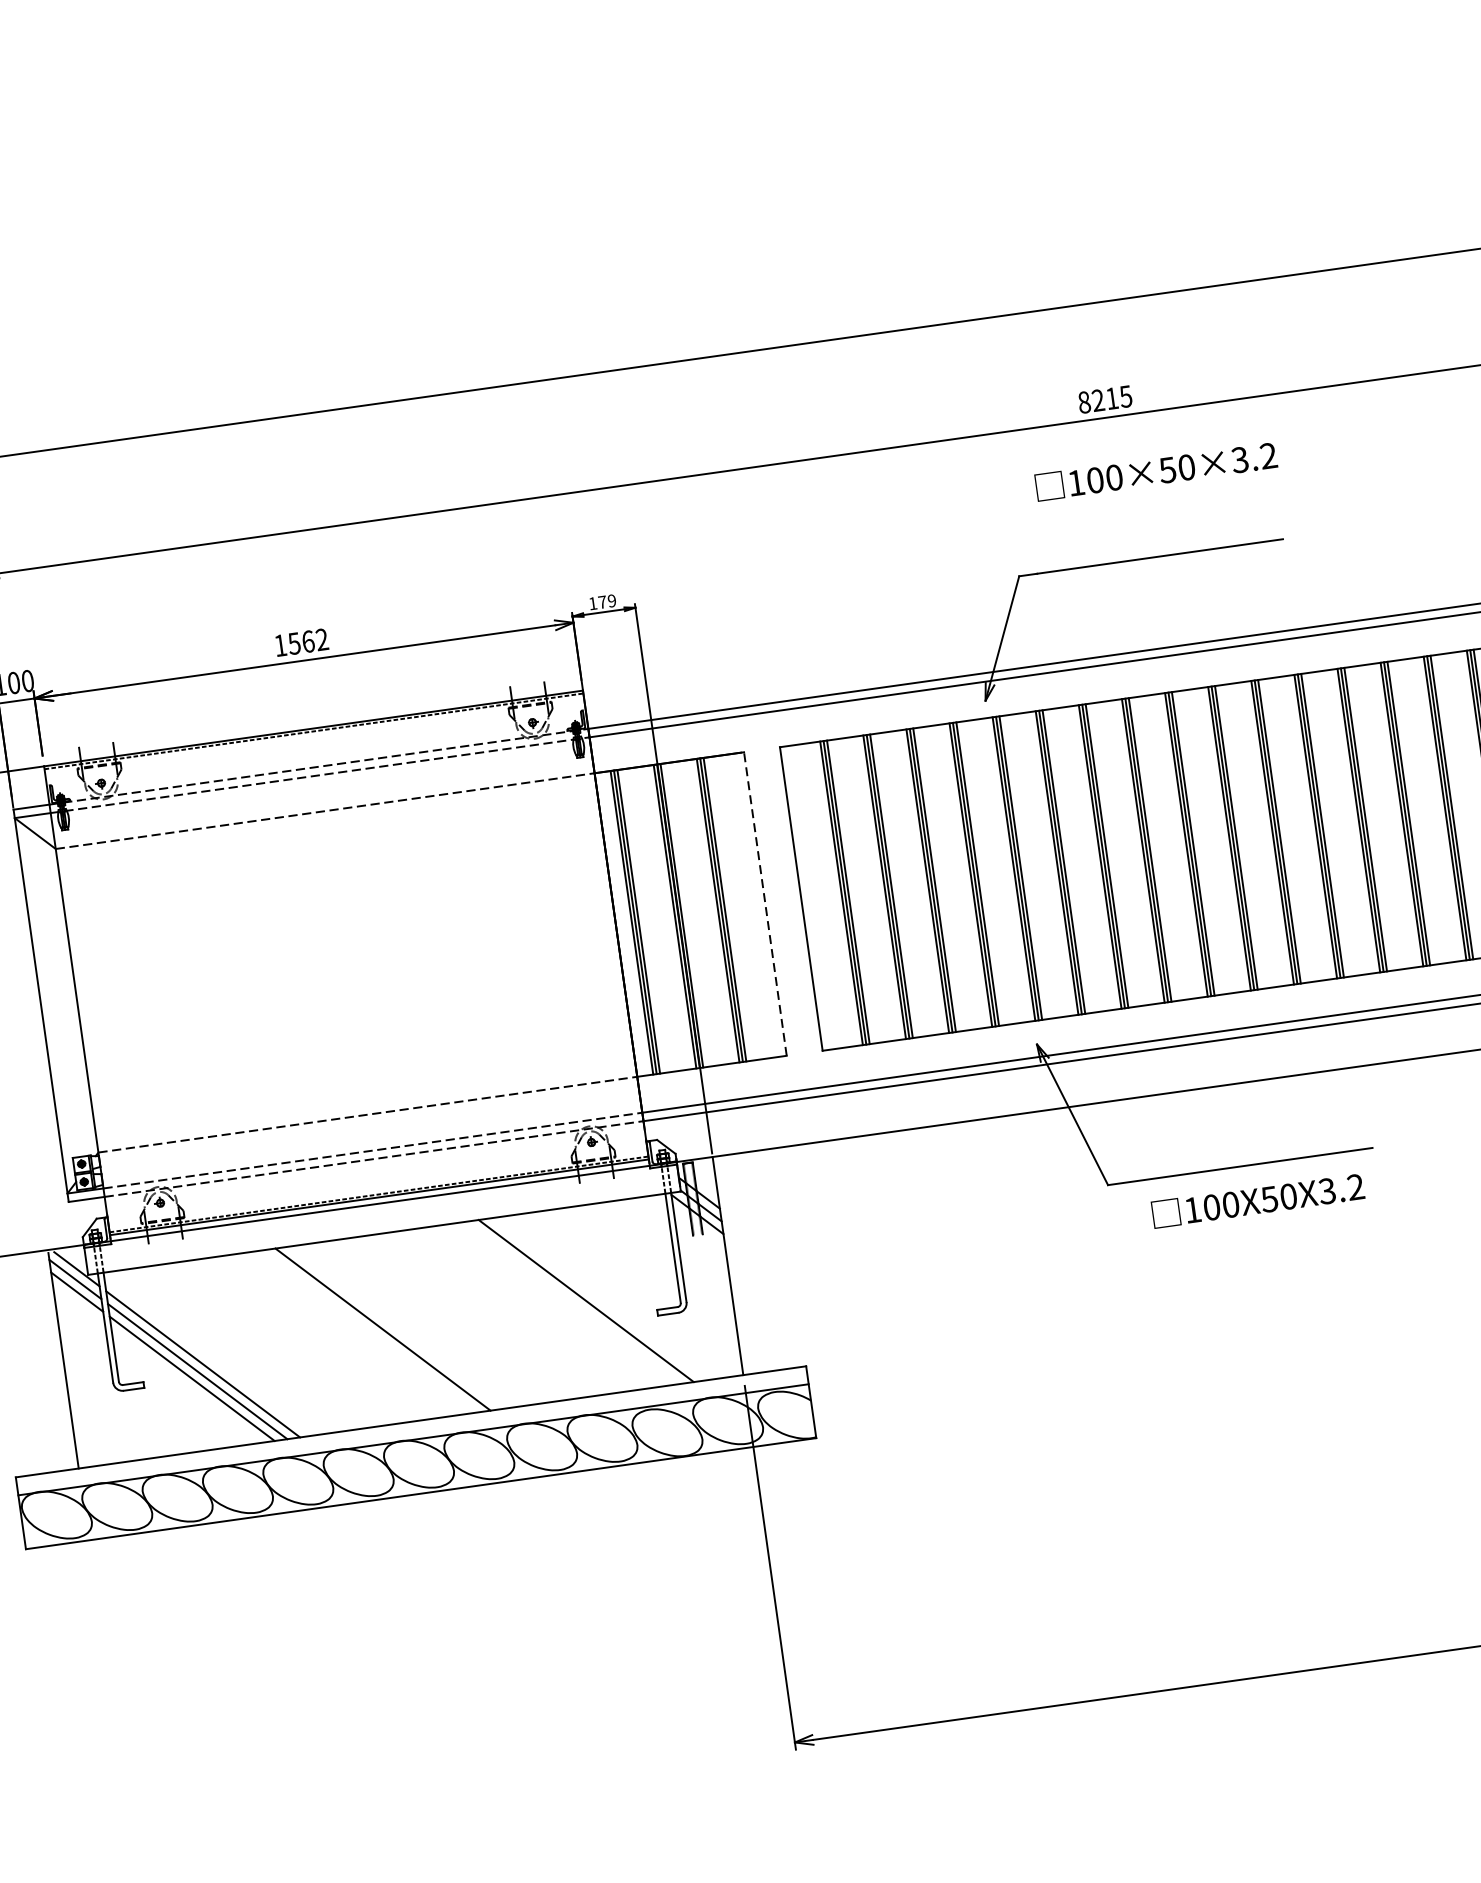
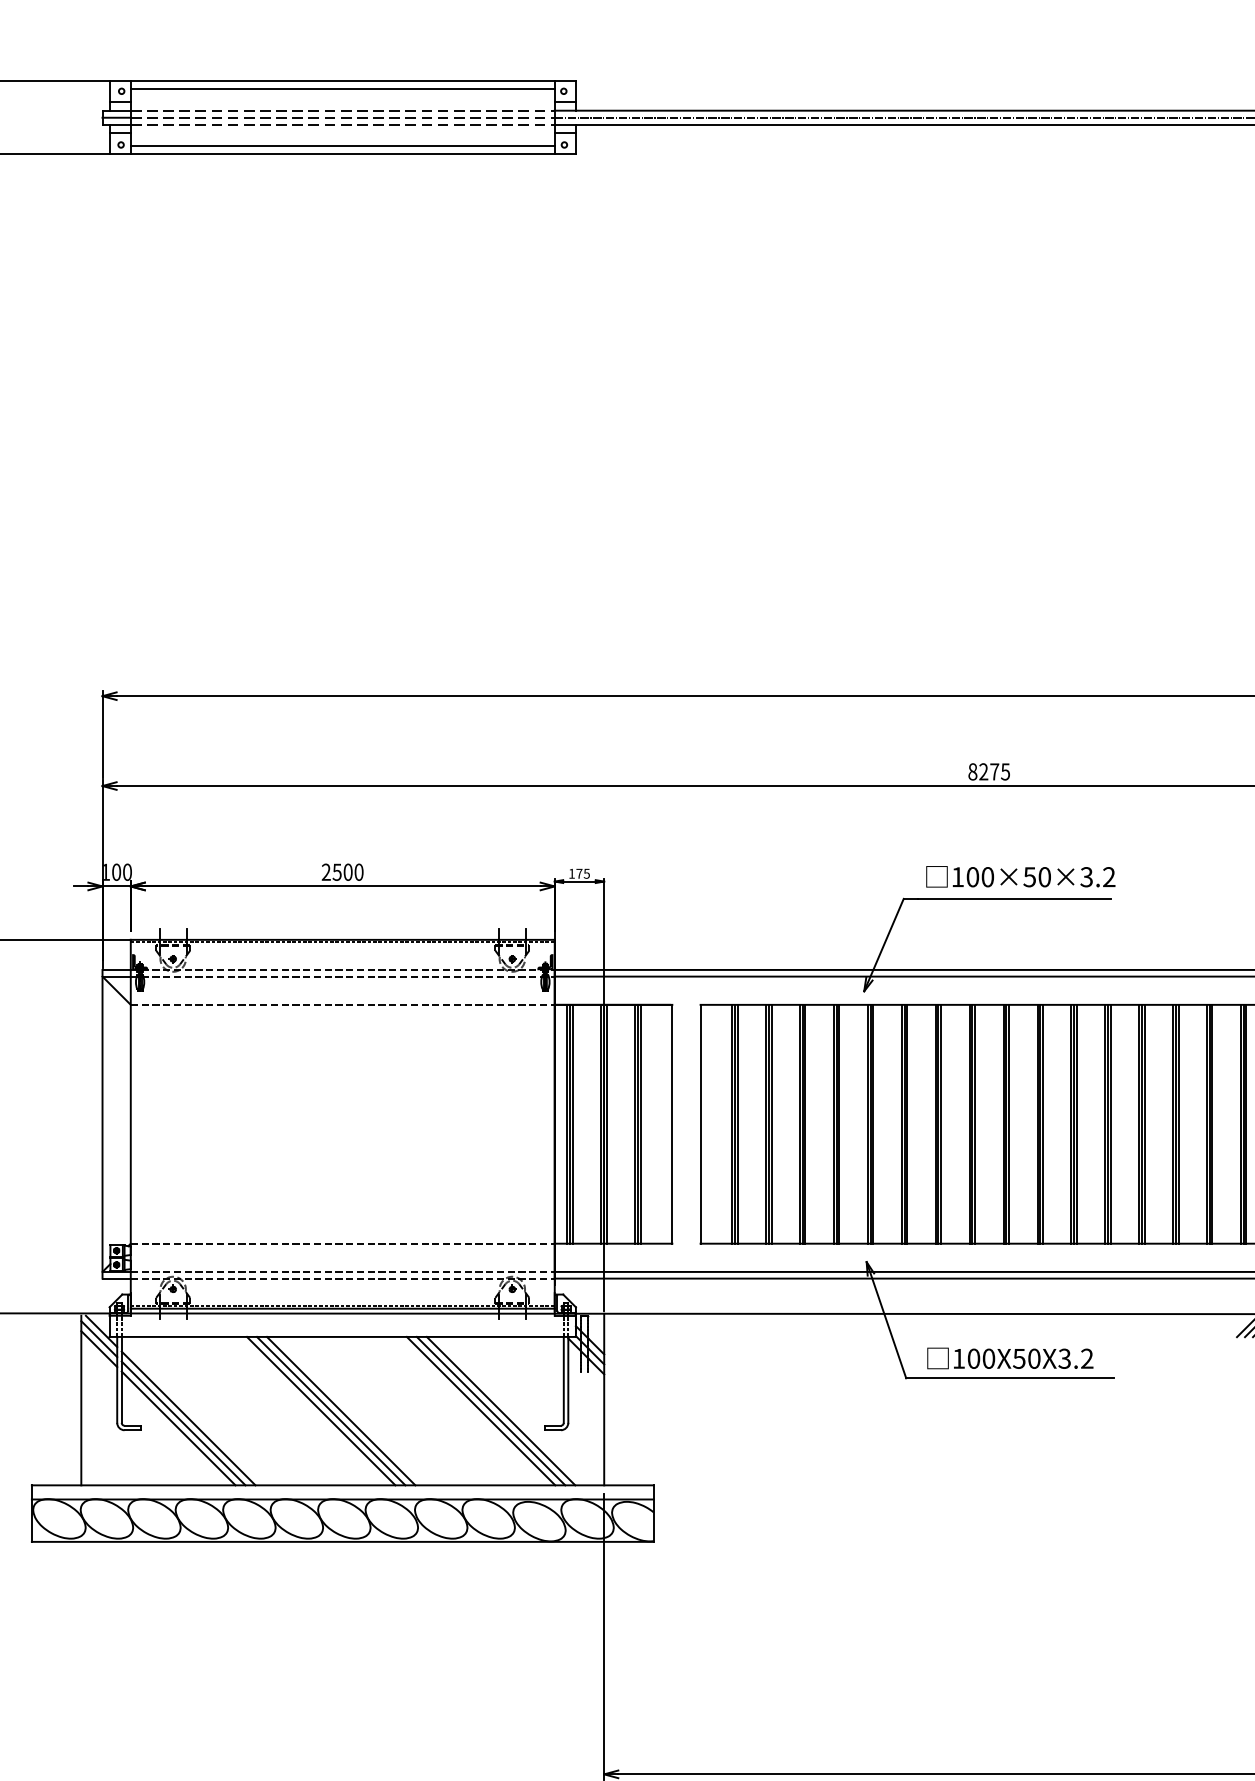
text: (1111, 398) -> (994, 771), 8215 -> 8275
text: (1155, 470) -> (1020, 876), moved
text: (611, 600) -> (586, 873), 179 -> 175
text: (301, 641) -> (342, 871), 1562 -> 2500
line: (765, 903) -> (672, 1123), dashed -> solid
text: (1258, 1200) -> (1010, 1358), moved
line: (598, 1298) -> (500, 1410), added
line: (572, 1302) -> (480, 1410), added
line: (396, 1326) -> (341, 1410), added
line: (370, 1330) -> (321, 1410), added

